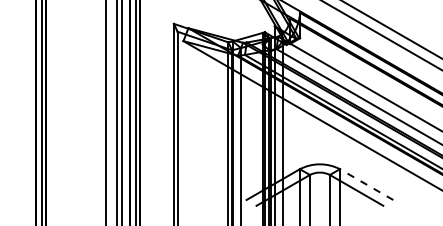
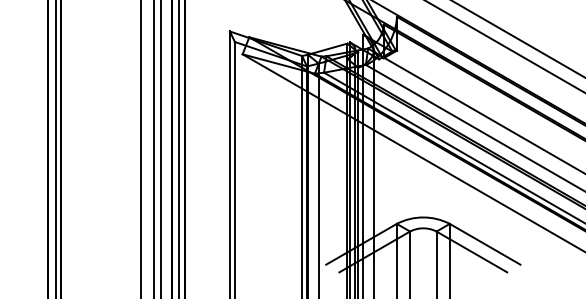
line: (366, 184) -> (484, 244), dashed -> solid

